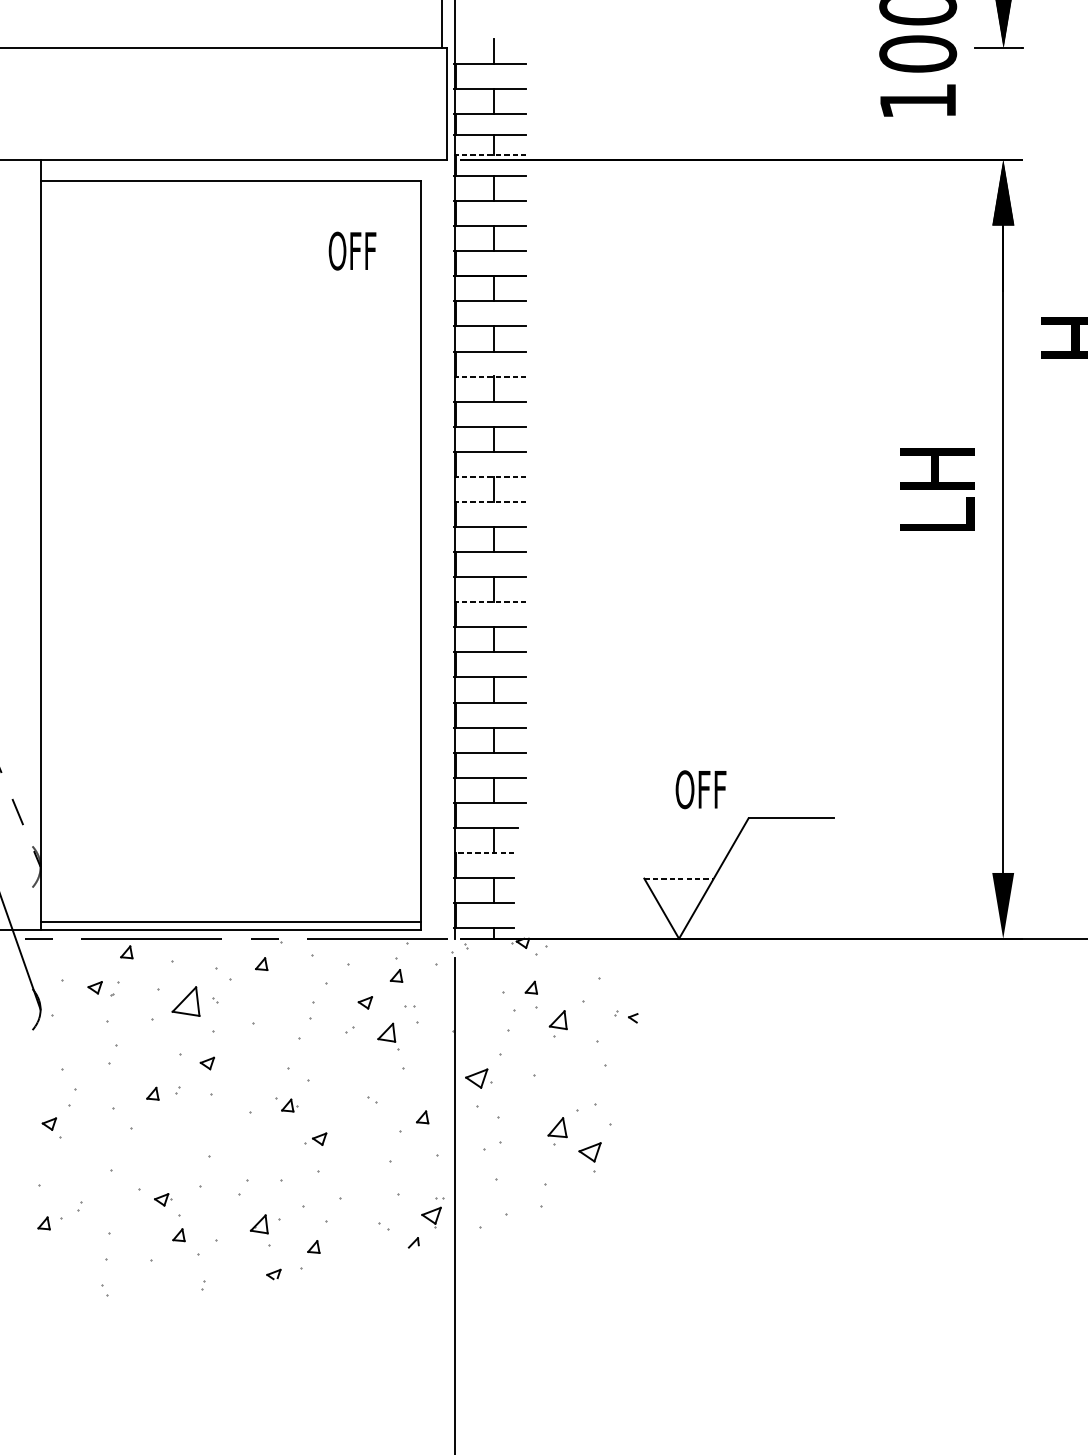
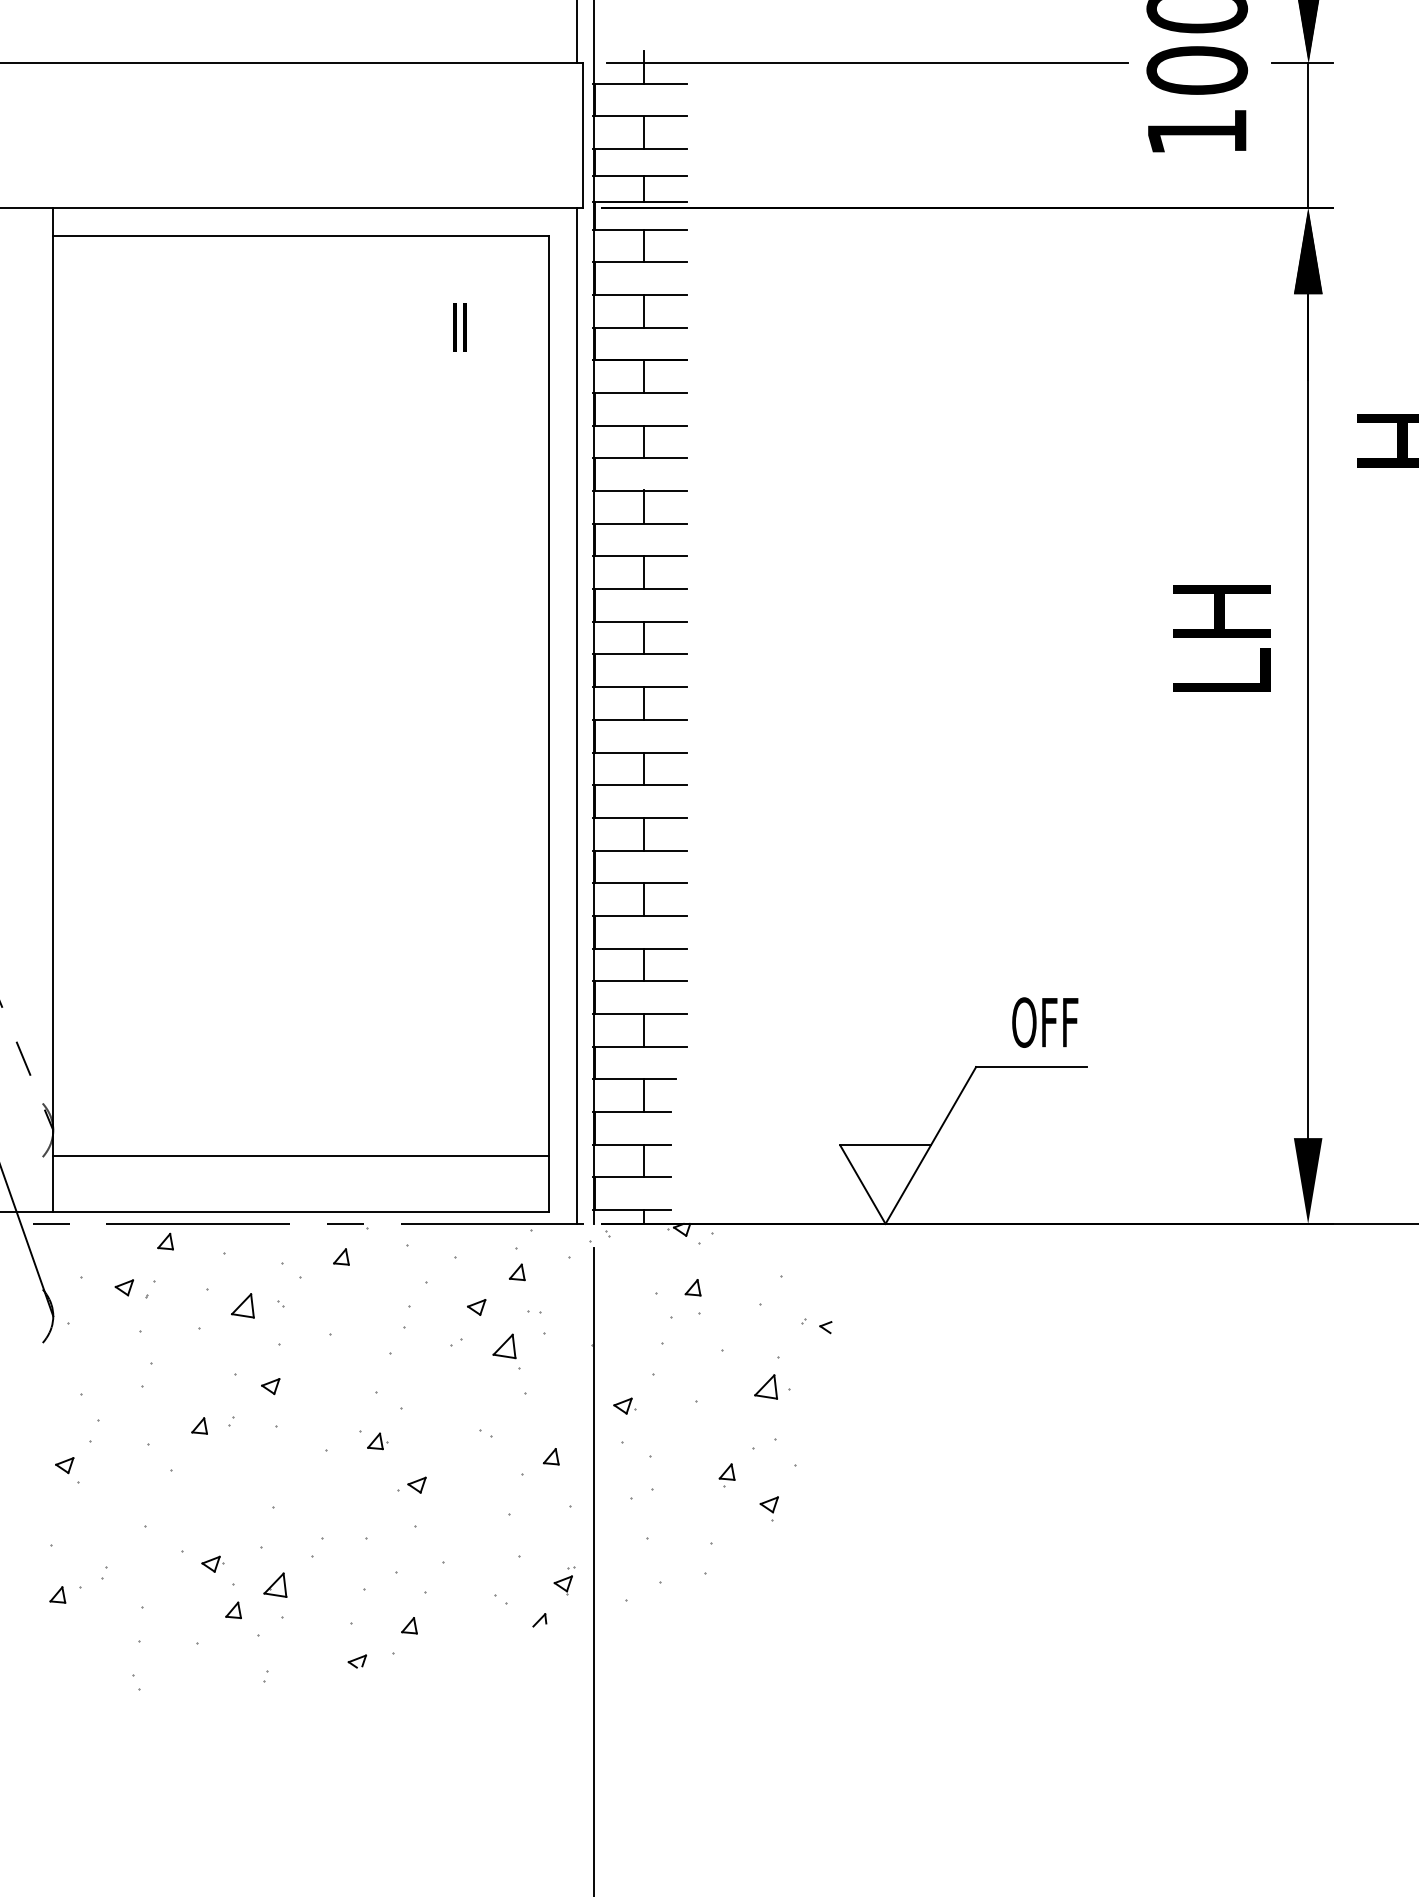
line: (665, 47) -> (867, 62), added
line: (1003, 103) -> (1308, 135), added
line: (490, 154) -> (639, 201), dashed -> solid
text: (352, 251) -> (459, 327), OFF -> II
line: (490, 376) -> (639, 491), dashed -> solid
line: (490, 476) -> (639, 621), dashed -> solid
line: (490, 501) -> (639, 654), dashed -> solid
line: (441, 548) -> (576, 715), added
line: (490, 602) -> (639, 785), dashed -> solid
text: (701, 789) -> (1045, 1022), moved
line: (484, 853) -> (631, 1112), dashed -> solid
line: (679, 878) -> (886, 1145), dashed -> solid
line: (231, 922) -> (301, 1156), moved
part: (185, 1001) -> (242, 1305), size x0.62
part: (557, 1019) -> (765, 1386), moved
part: (478, 1078) -> (624, 1405), size x0.62
part: (557, 1131) -> (726, 1475), size x0.62
part: (589, 1157) -> (768, 1508), size x0.62
part: (432, 1212) -> (564, 1580), size x0.71
part: (259, 1223) -> (275, 1584), moved

